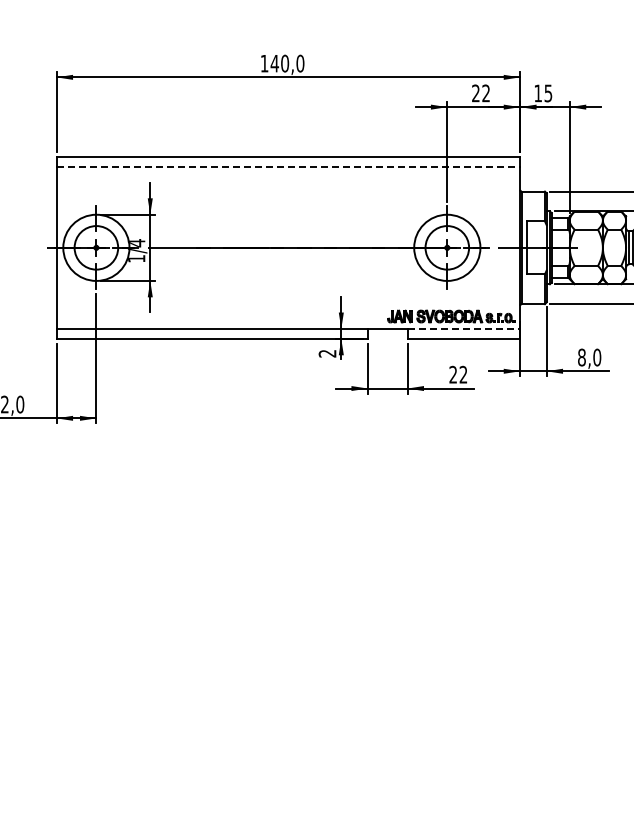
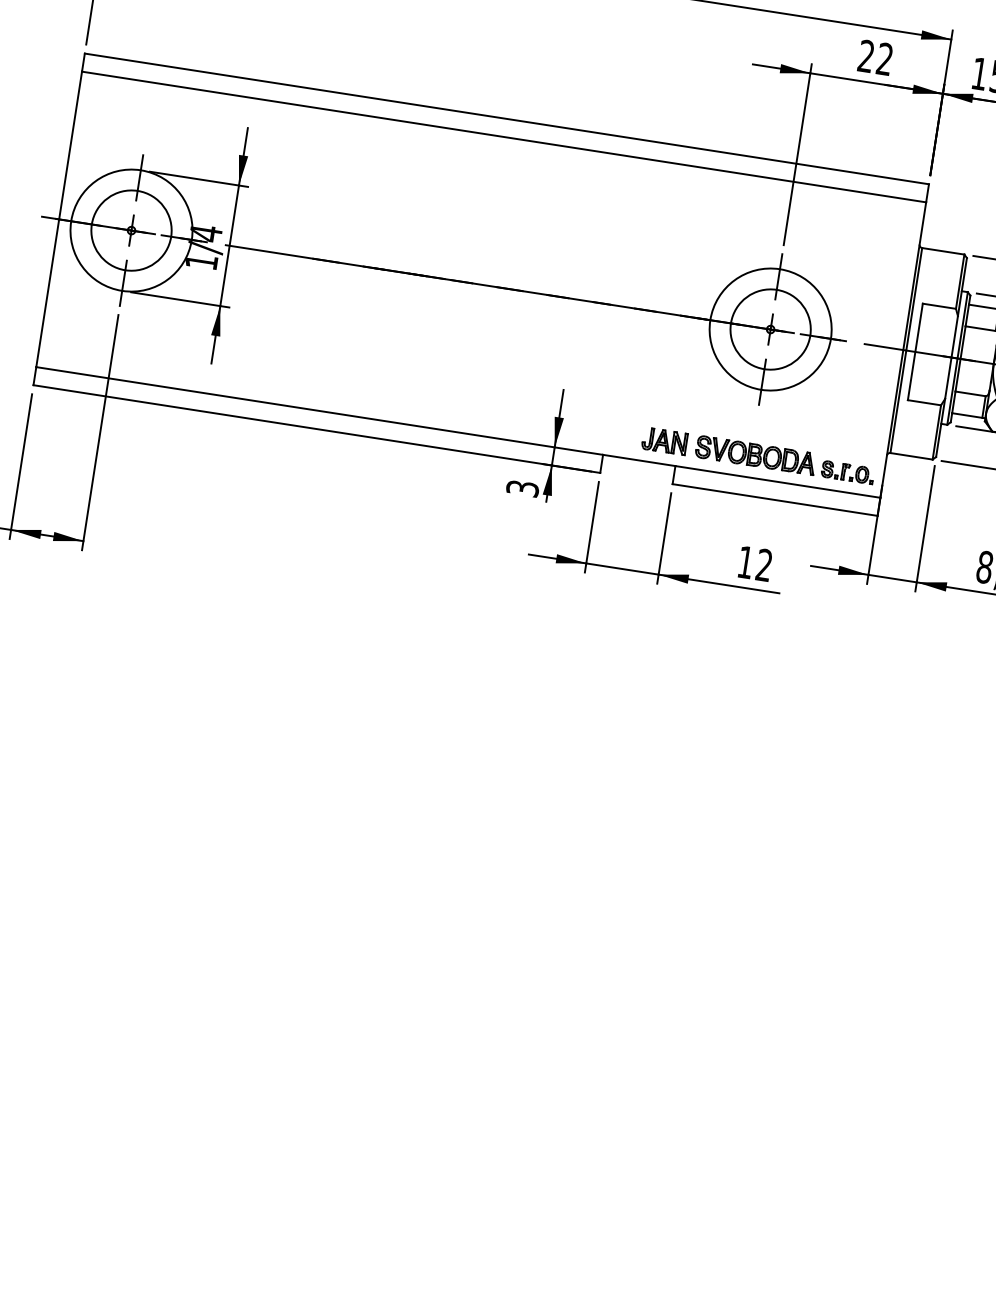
line: (288, 166) -> (504, 136), dashed -> solid
line: (464, 328) -> (779, 481), dashed -> solid
text: (327, 353) -> (522, 488), 2 -> 3
text: (452, 374) -> (744, 561), 22 -> 12

